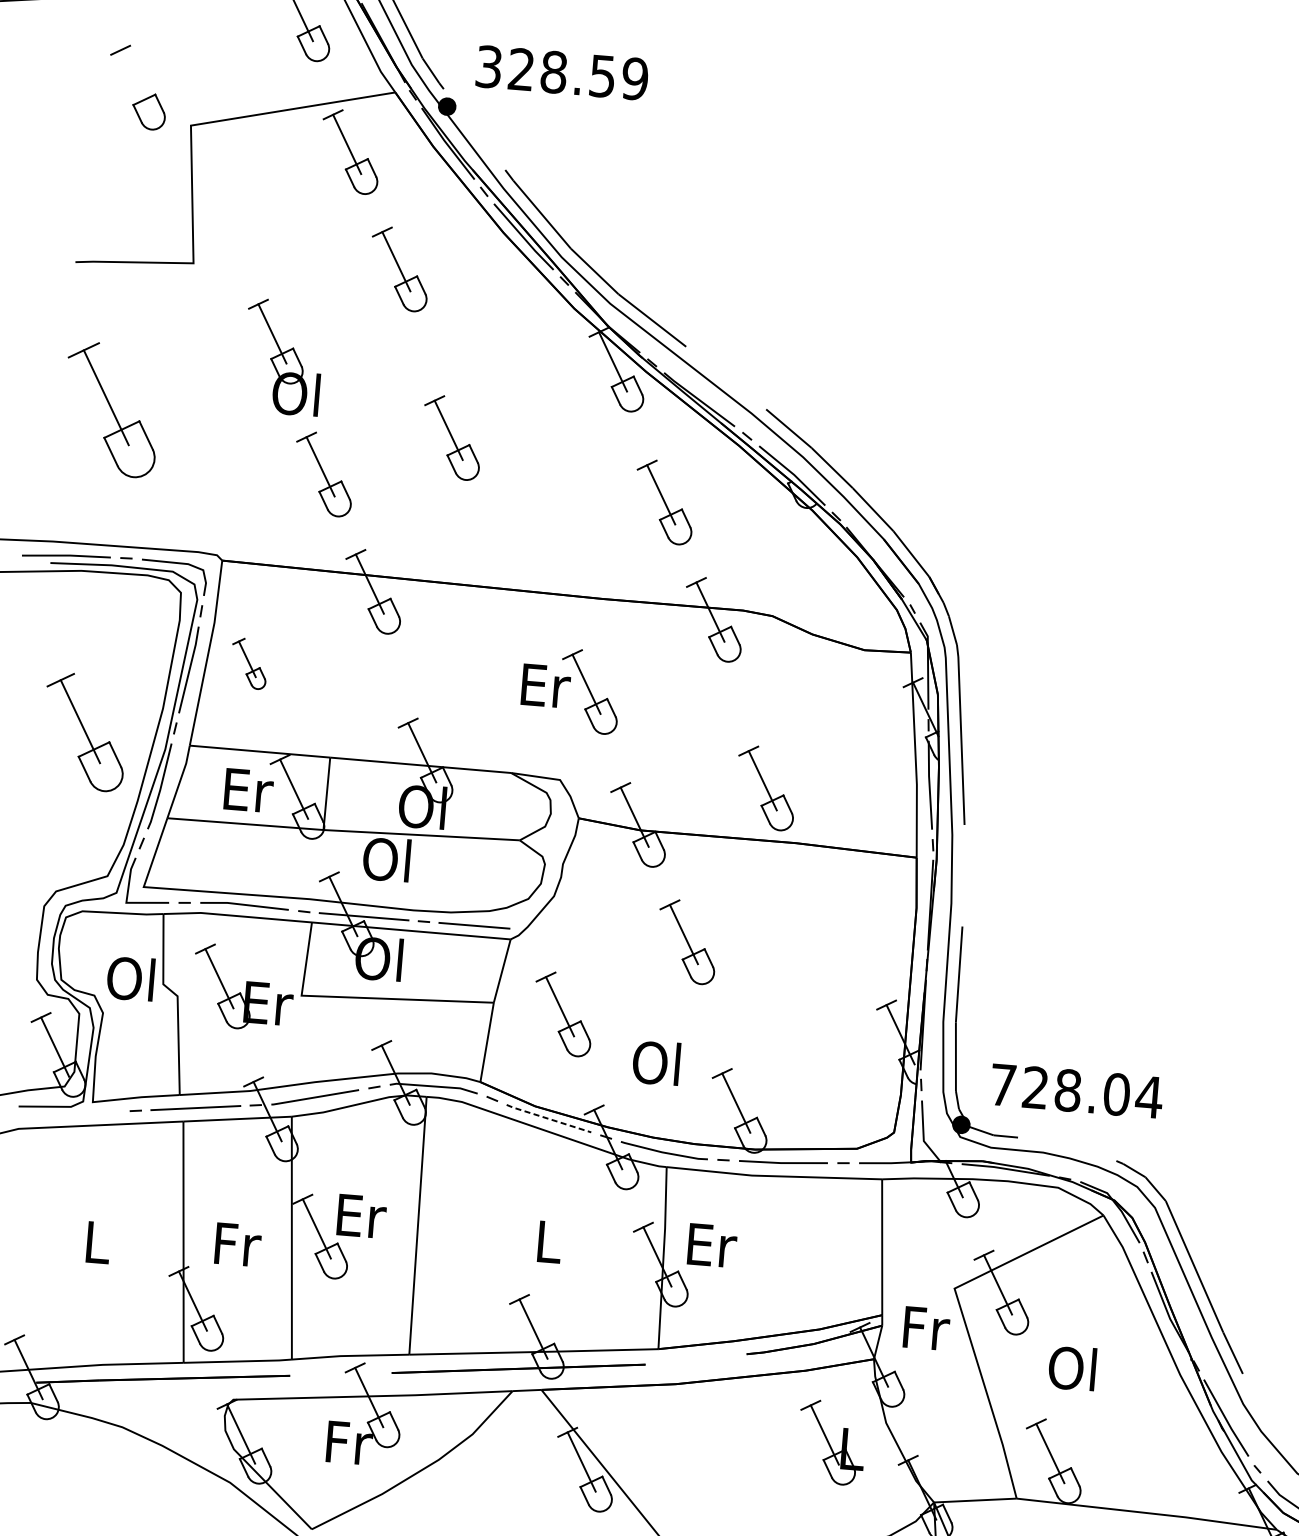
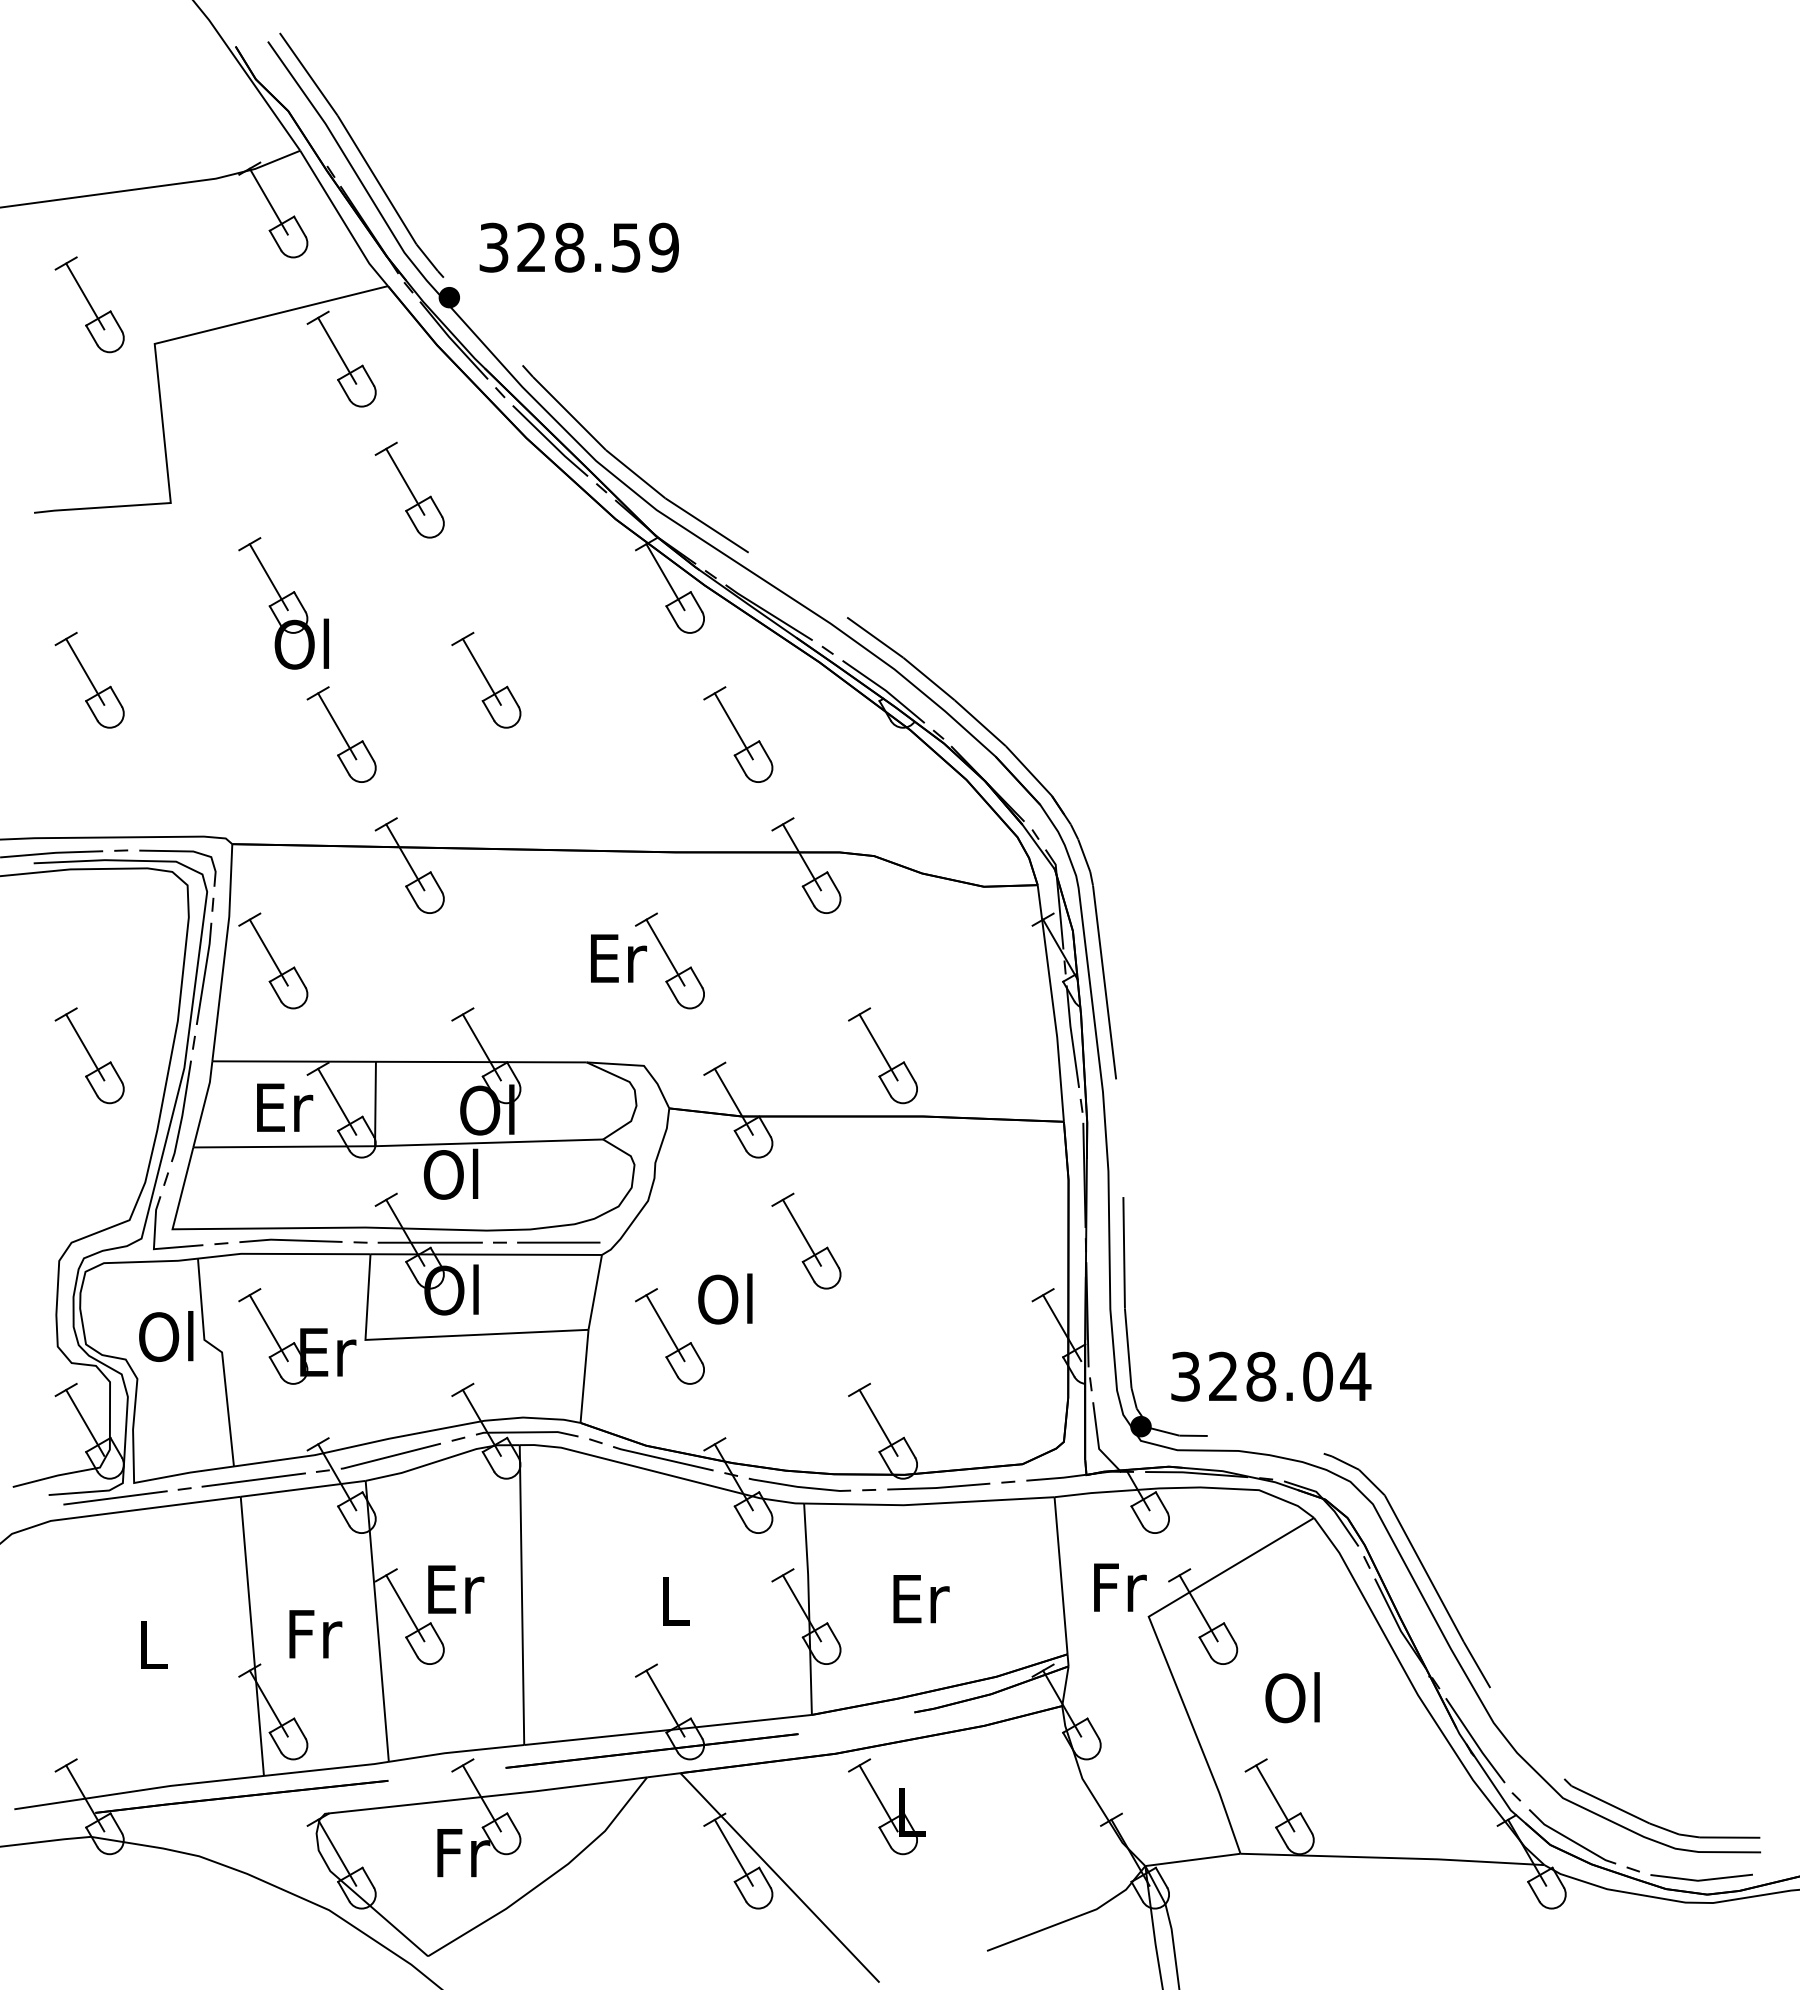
line: (134, 80) -> (85, 296), added
part: (111, 409) -> (89, 680), size x0.62
part: (249, 663) -> (273, 960), size x1.67
part: (84, 731) -> (89, 1055), size x0.71
text: (656, 1062) -> (725, 1298), moved
text: (1003, 1084) -> (1185, 1376), 728.04 -> 328.04
line: (75, 1113) -> (115, 1497), added
line: (548, 1118) -> (662, 1458), dashed -> solid
text: (712, 1246) -> (921, 1599), moved
text: (926, 1328) -> (1120, 1587), moved
part: (831, 1442) -> (886, 1806), moved

